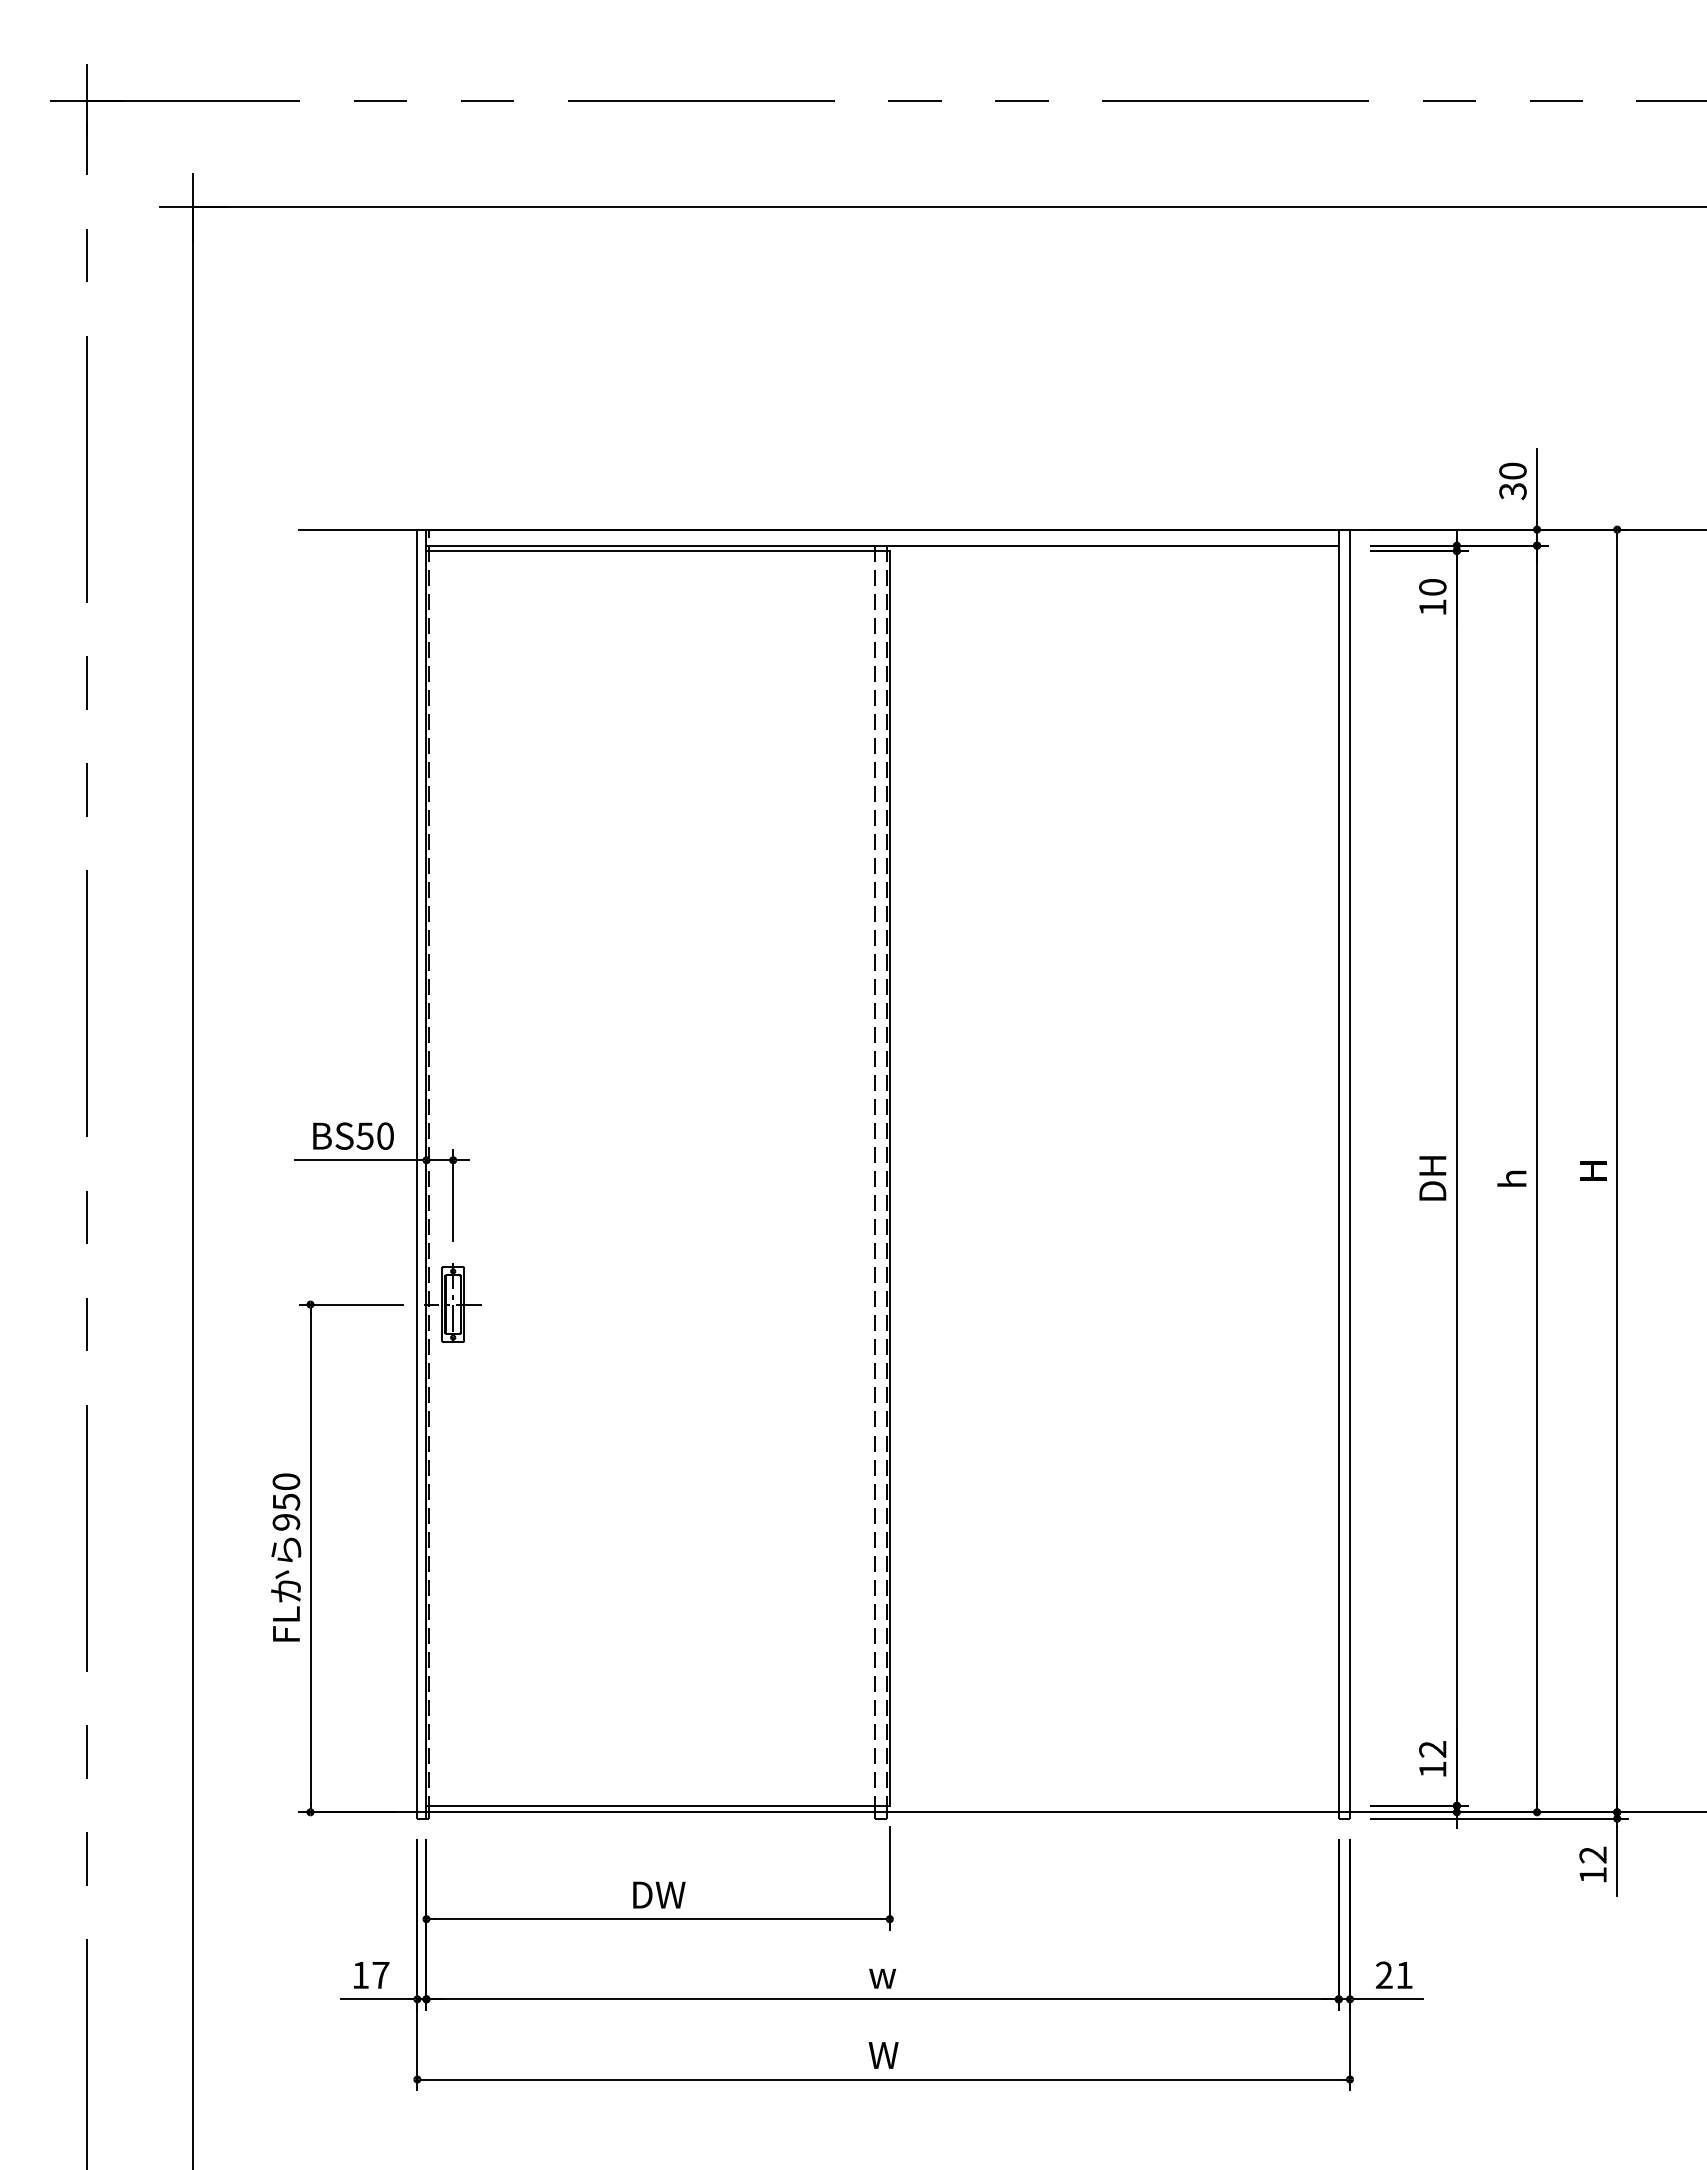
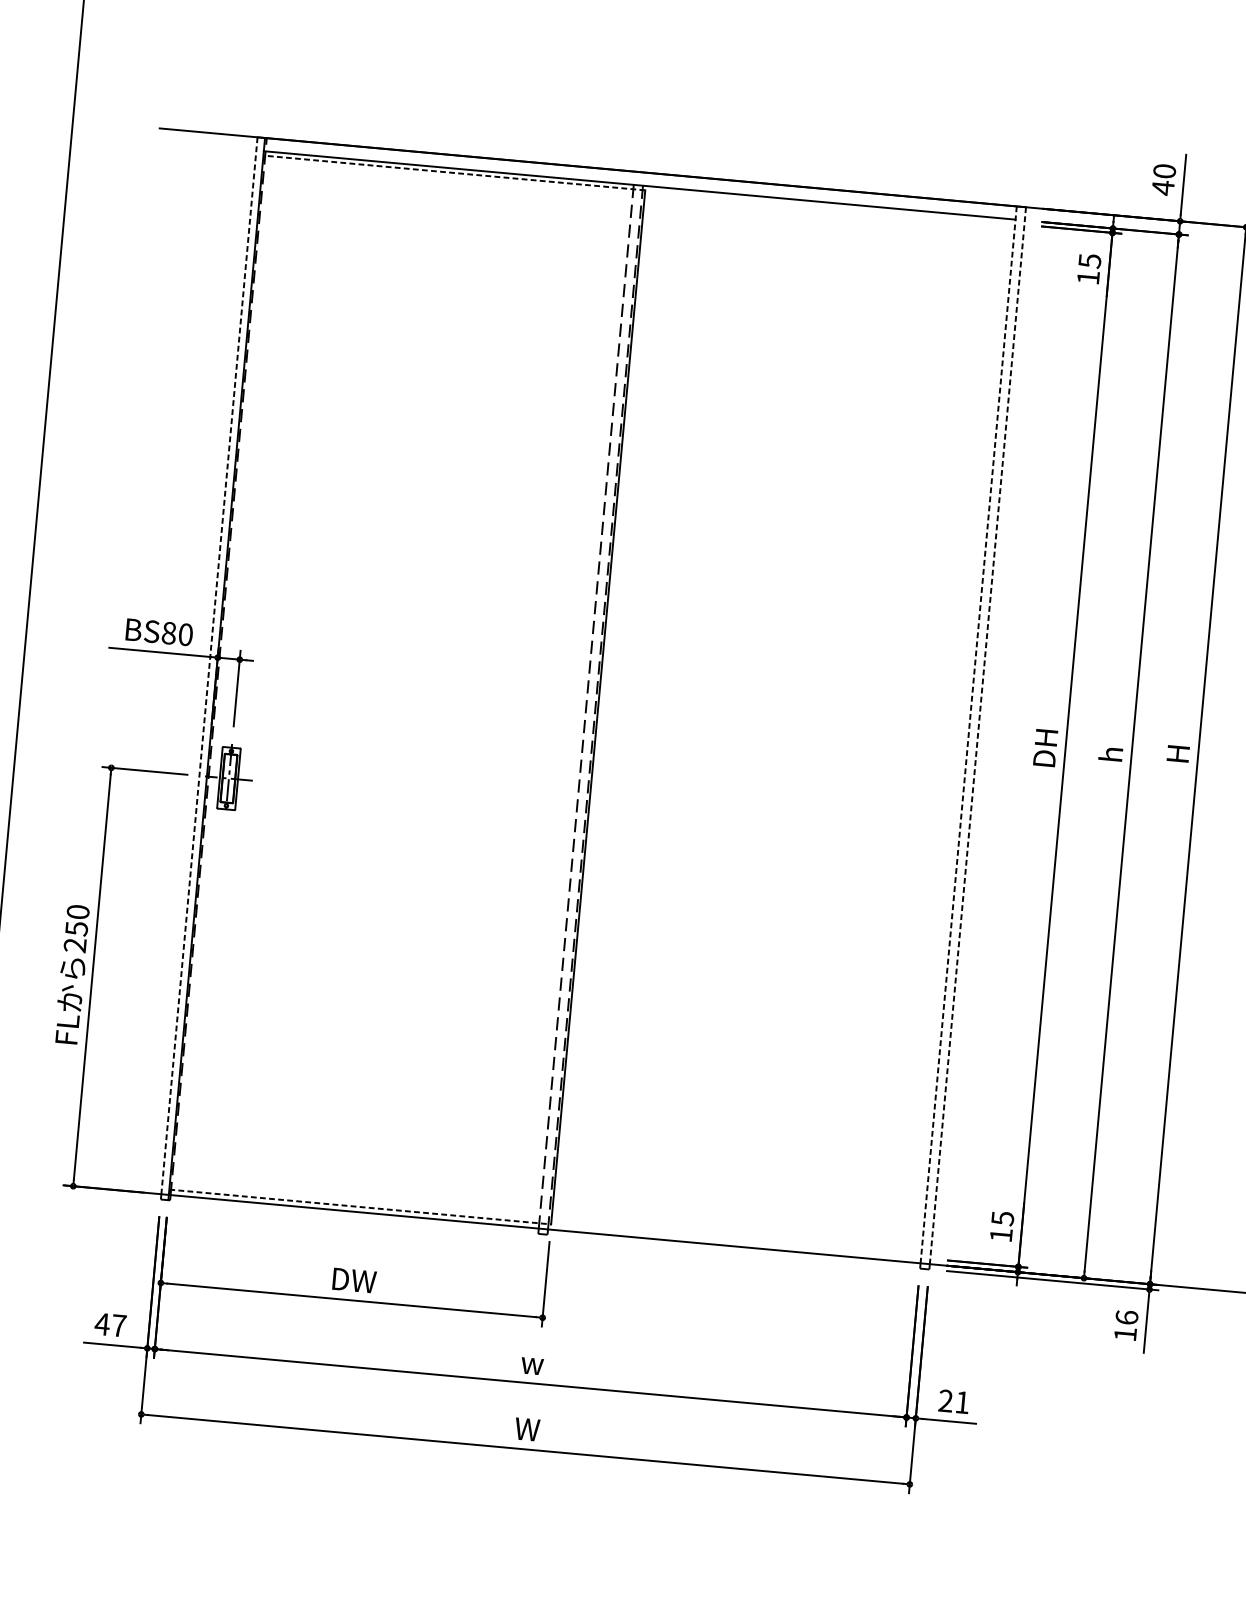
text: (1512, 491) -> (1162, 188), 30 -> 40
line: (658, 550) -> (454, 172), solid -> dashed
text: (1432, 587) -> (1089, 261), 10 -> 15
text: (364, 1135) -> (168, 632), BS50 -> BS80
line: (417, 1171) -> (209, 666), solid -> dashed
line: (1338, 1171) -> (968, 735), solid -> dashed
line: (1350, 1171) -> (978, 736), solid -> dashed
text: (286, 1522) -> (75, 945), 950 -> 250
text: (1432, 1749) -> (1002, 1218), 12 -> 15
line: (658, 1805) -> (360, 1206), solid -> dashed
text: (1592, 1854) -> (1126, 1317), 12 -> 16
text: (360, 1975) -> (102, 1324), 17 -> 47

